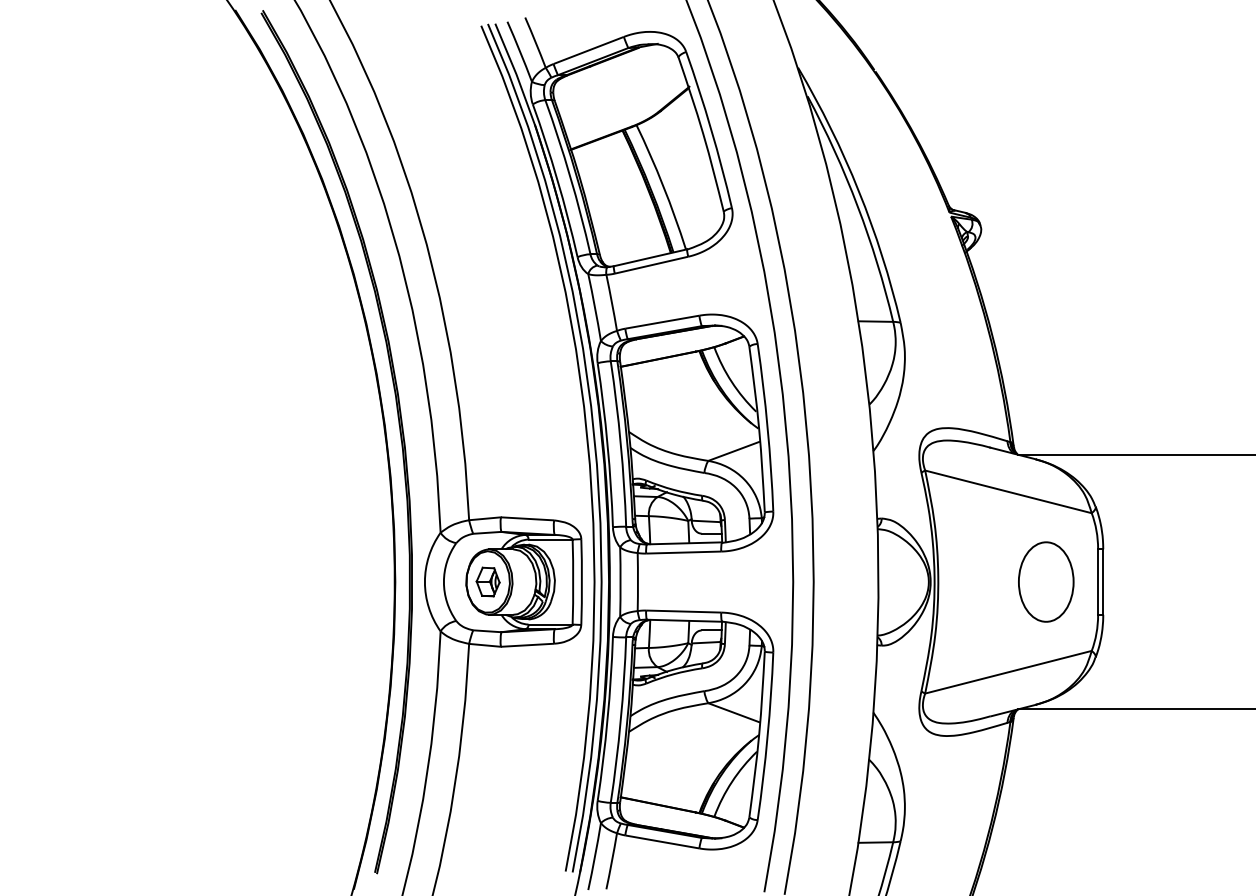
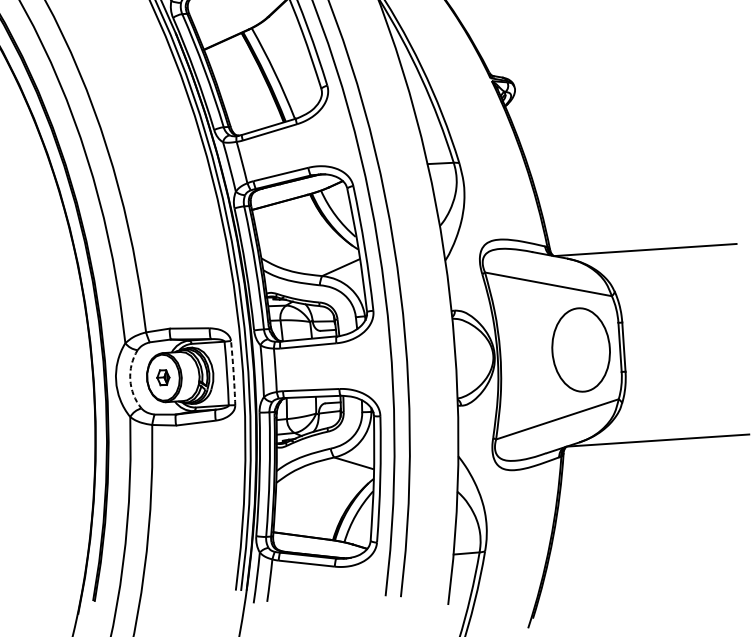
part: (487, 581) -> (162, 377), size x0.7
part: (1046, 581) -> (581, 349), size x1.4
arc: (443, 582) -> (130, 380), solid -> dashed
arc: (581, 582) -> (233, 373), solid -> dashed

